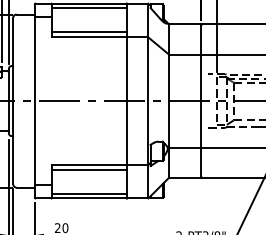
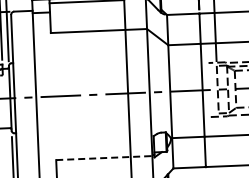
line: (89, 31) -> (87, 25), removed
line: (100, 164) -> (104, 157), solid -> dashed
line: (89, 170) -> (93, 164), removed

